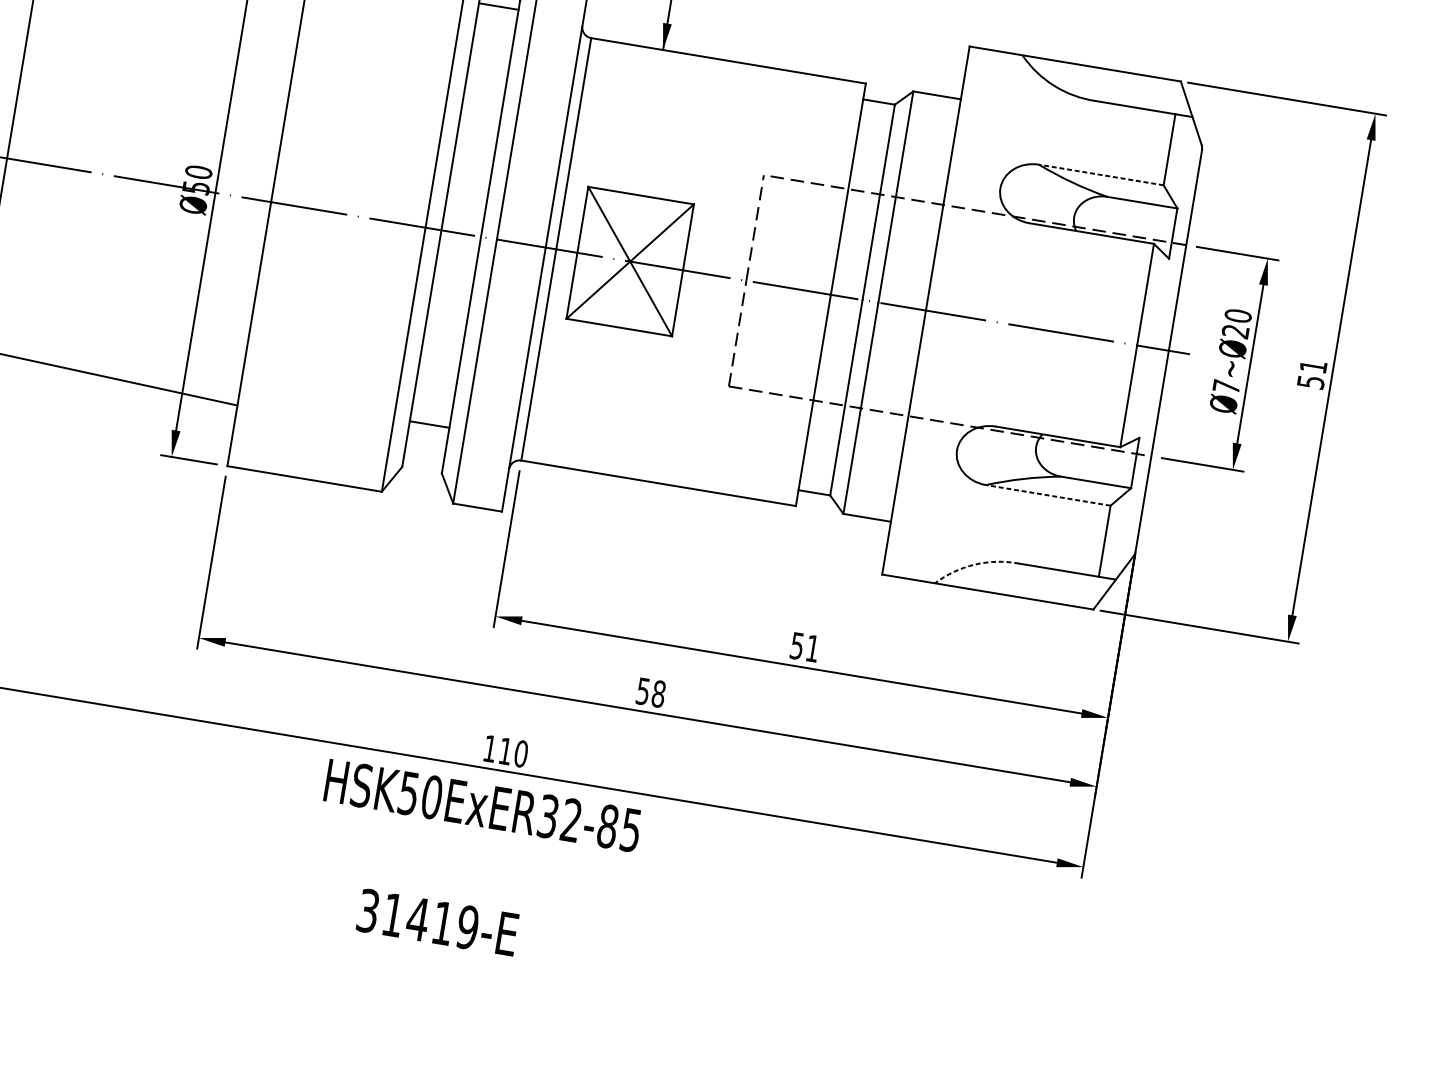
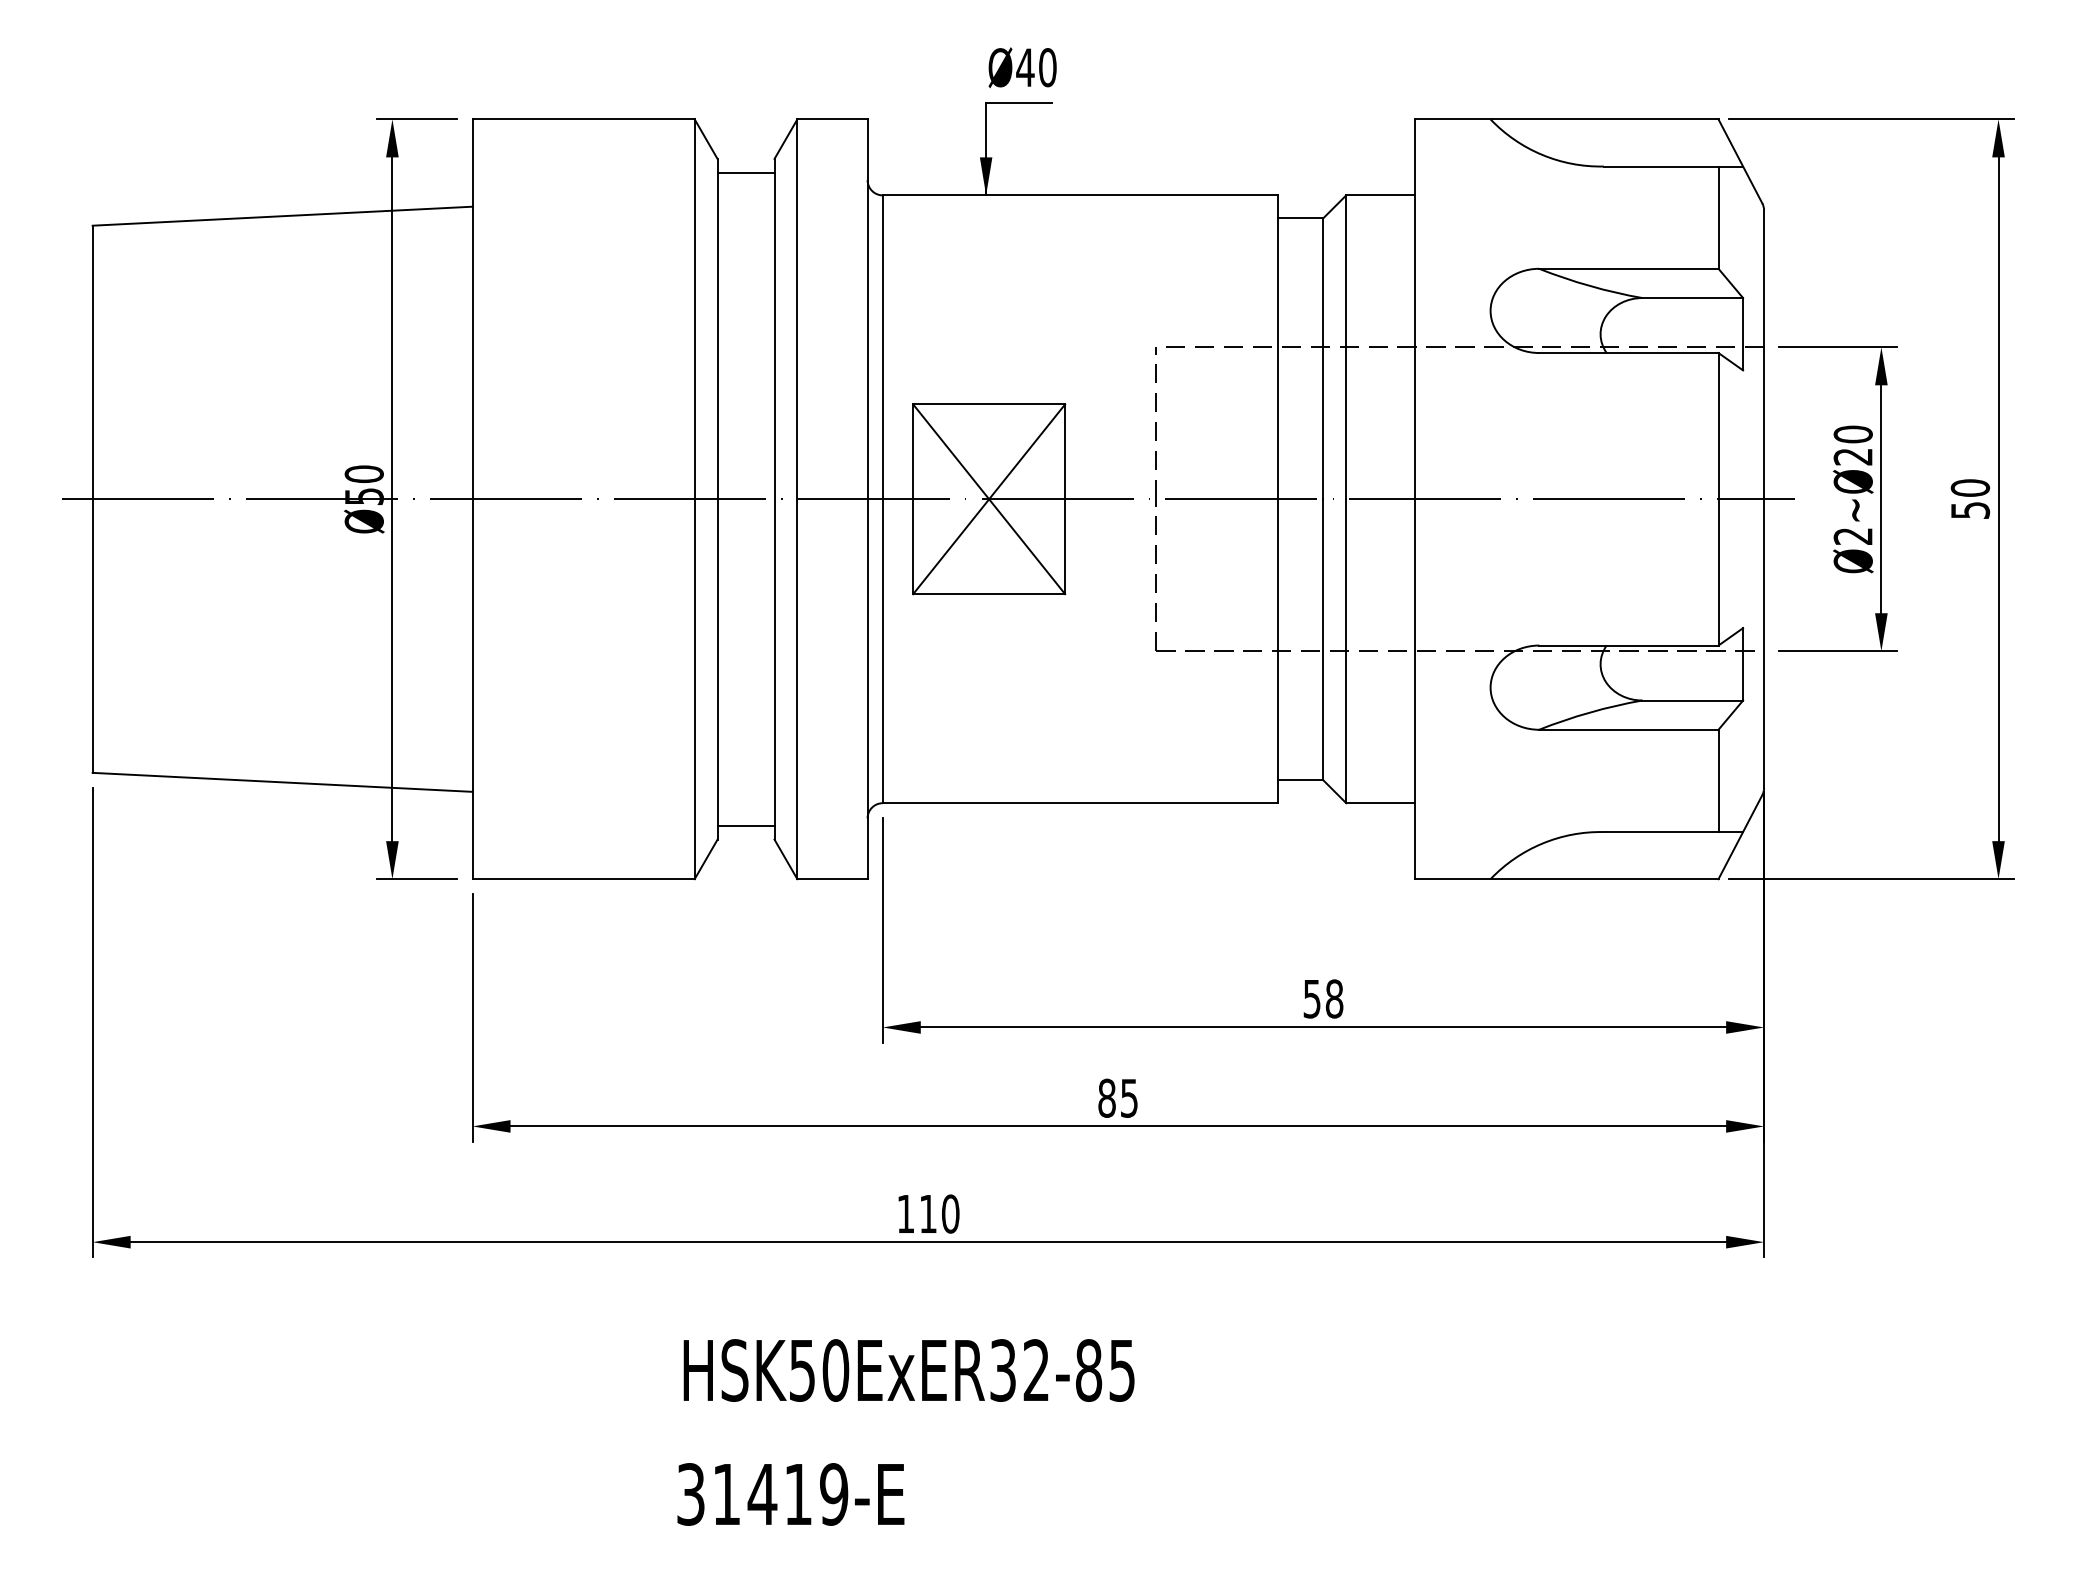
line: (1101, 174) -> (1628, 268), dashed -> solid
text: (1313, 366) -> (1970, 487), 51 -> 50
text: (1225, 386) -> (1852, 536), Ø7~Ø20 -> Ø2~Ø20
line: (429, 424) -> (745, 825), moved
line: (1048, 495) -> (1628, 729), dashed -> solid
arc: (975, 564) -> (1542, 843), dashed -> solid
text: (812, 648) -> (1334, 998), 51 -> 58
text: (651, 692) -> (1118, 1097), 58 -> 85
text: (482, 805) -> (908, 1370), moved
text: (437, 922) -> (790, 1494), moved

